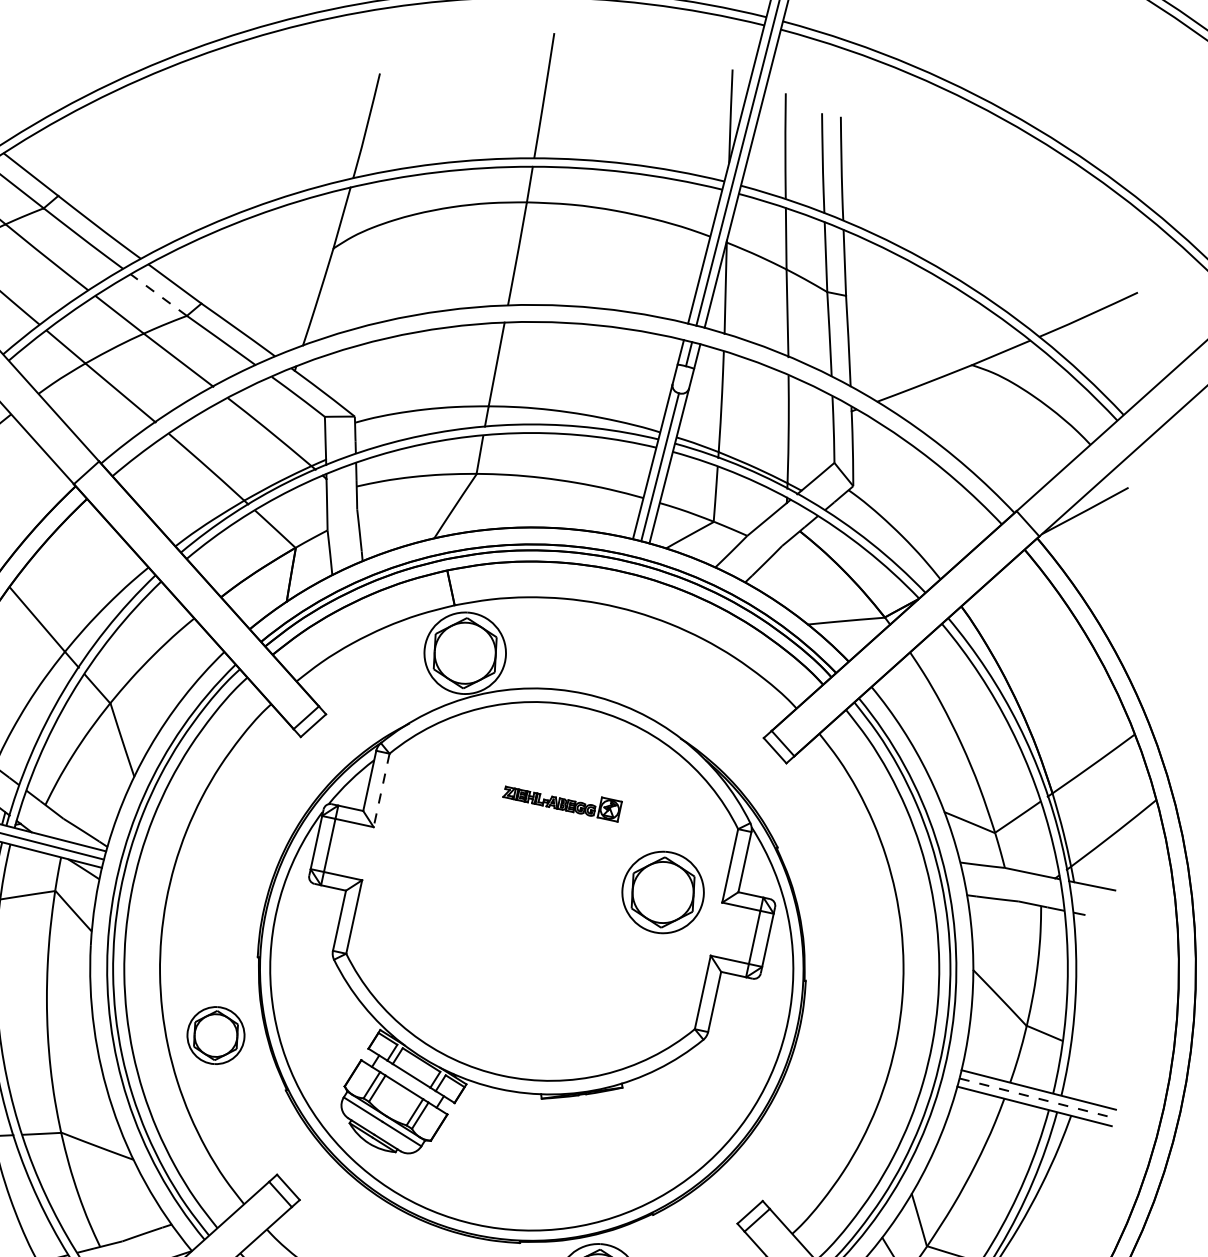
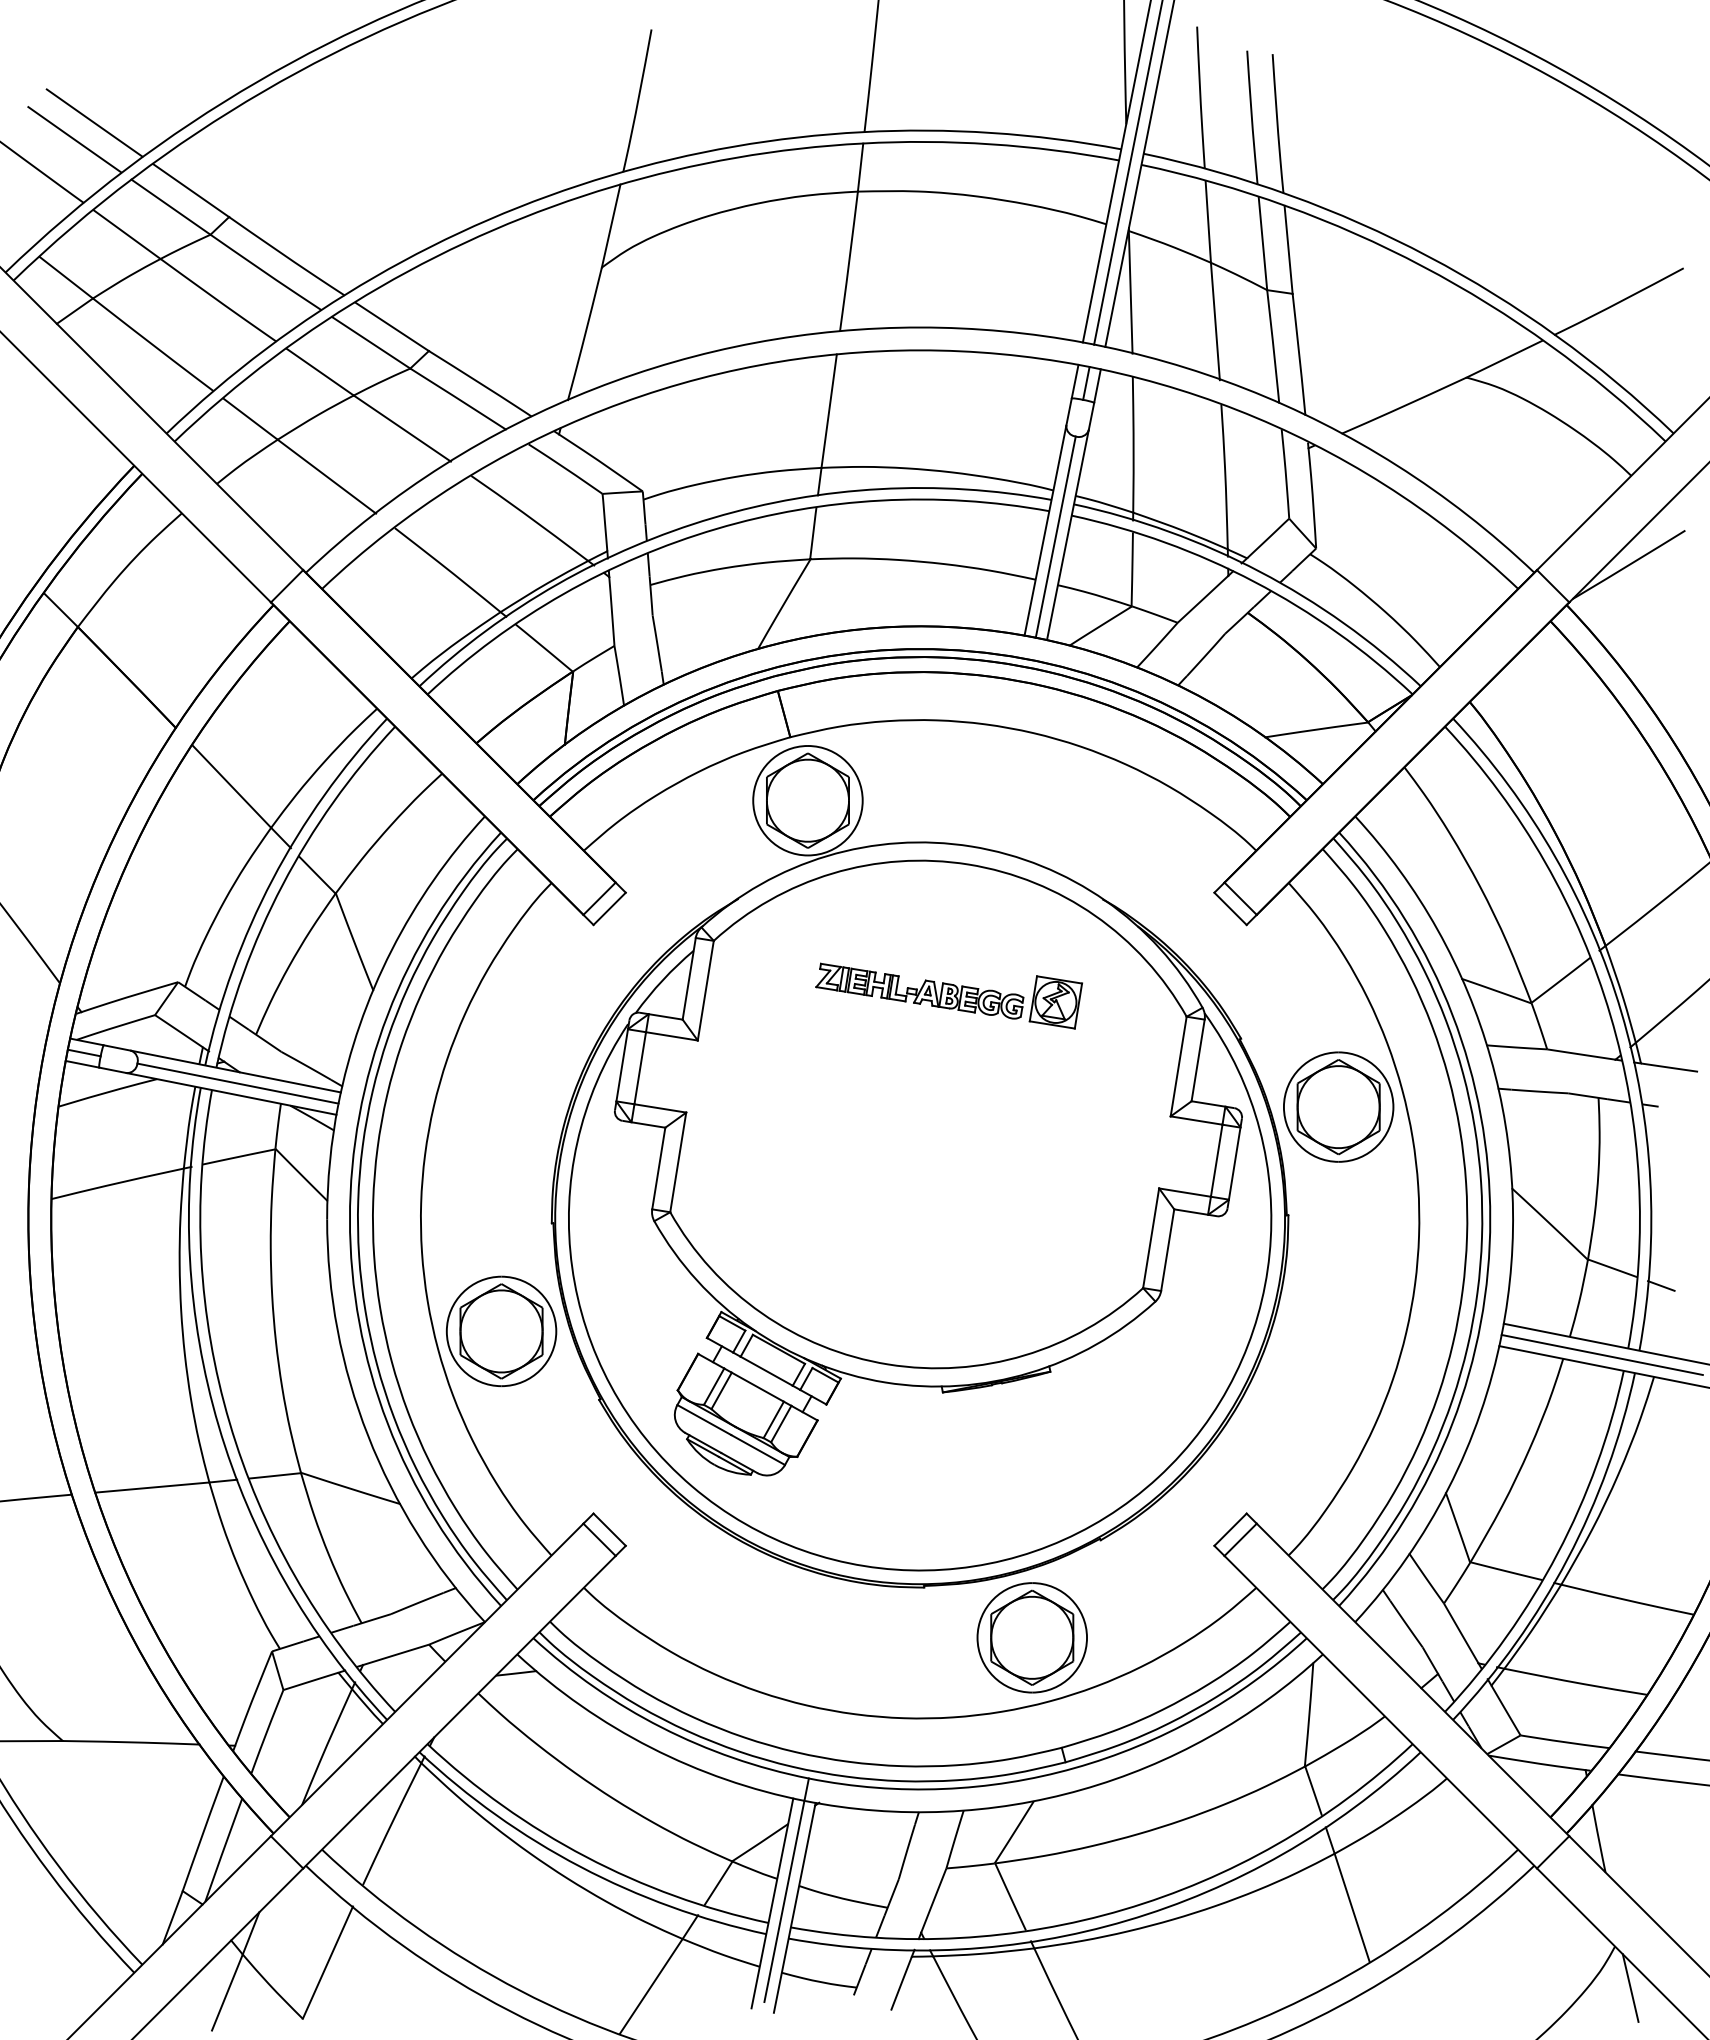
line: (159, 294) -> (371, 342), dashed -> solid
line: (381, 791) -> (705, 991), dashed -> solid
part: (561, 803) -> (948, 995), size x1.67
part: (663, 892) -> (1338, 1106), moved
part: (215, 1035) -> (501, 1331), size x1.43
line: (1080, 1048) -> (1661, 1285), added
line: (1033, 1097) -> (1602, 1354), dashed -> solid

